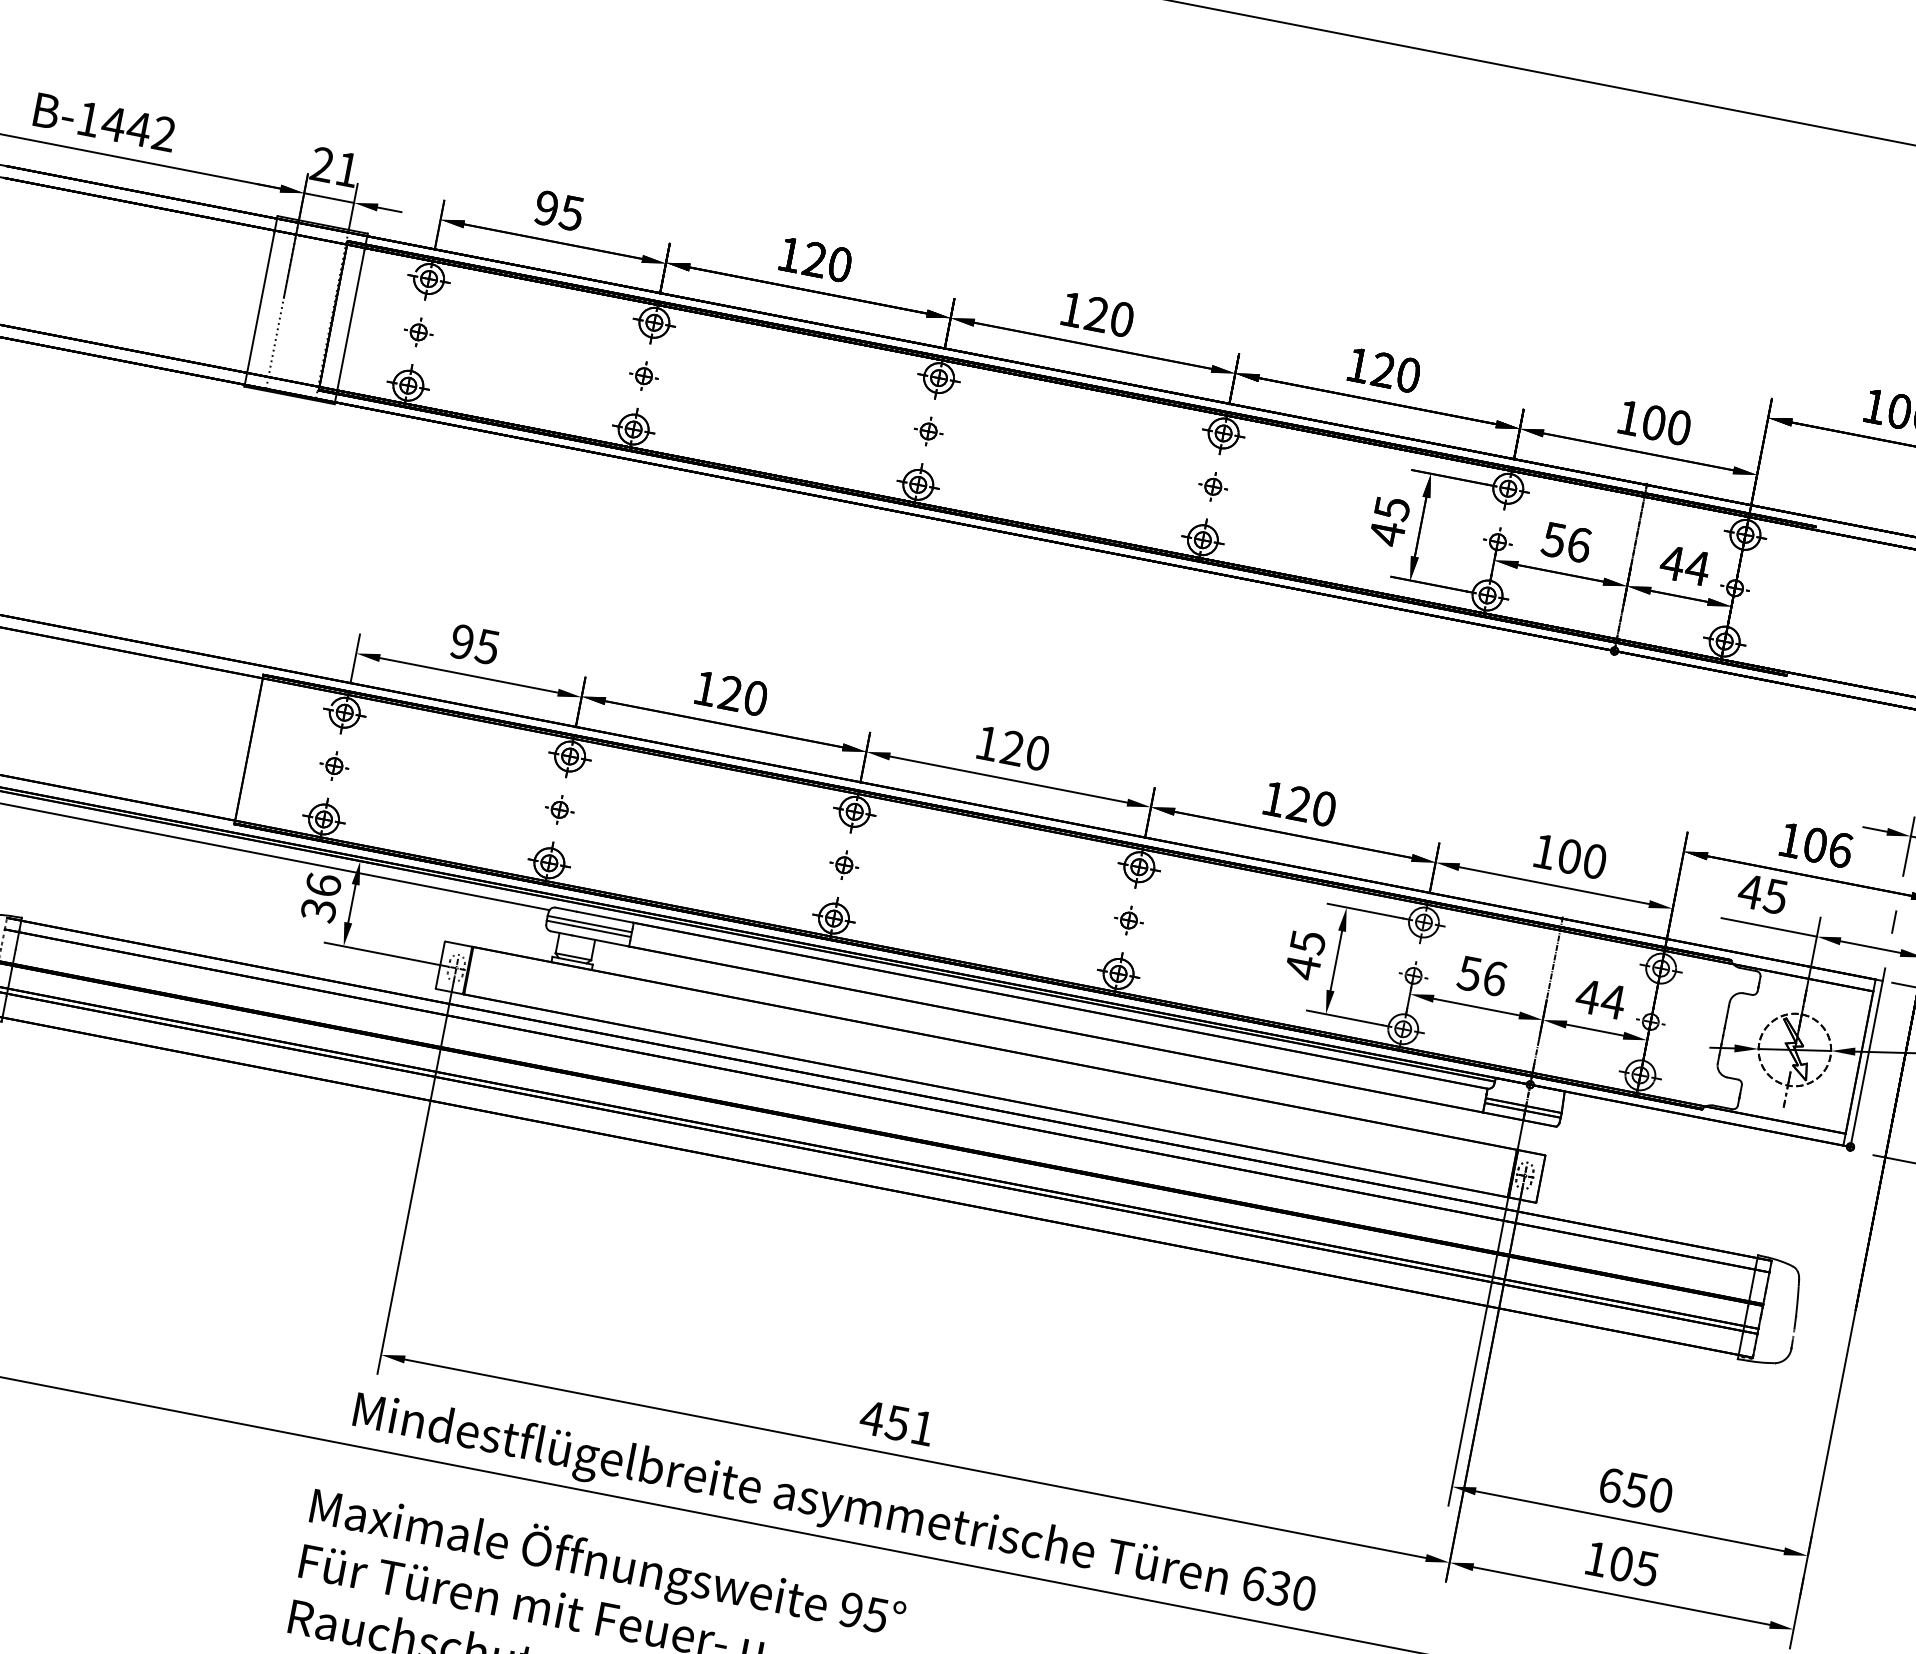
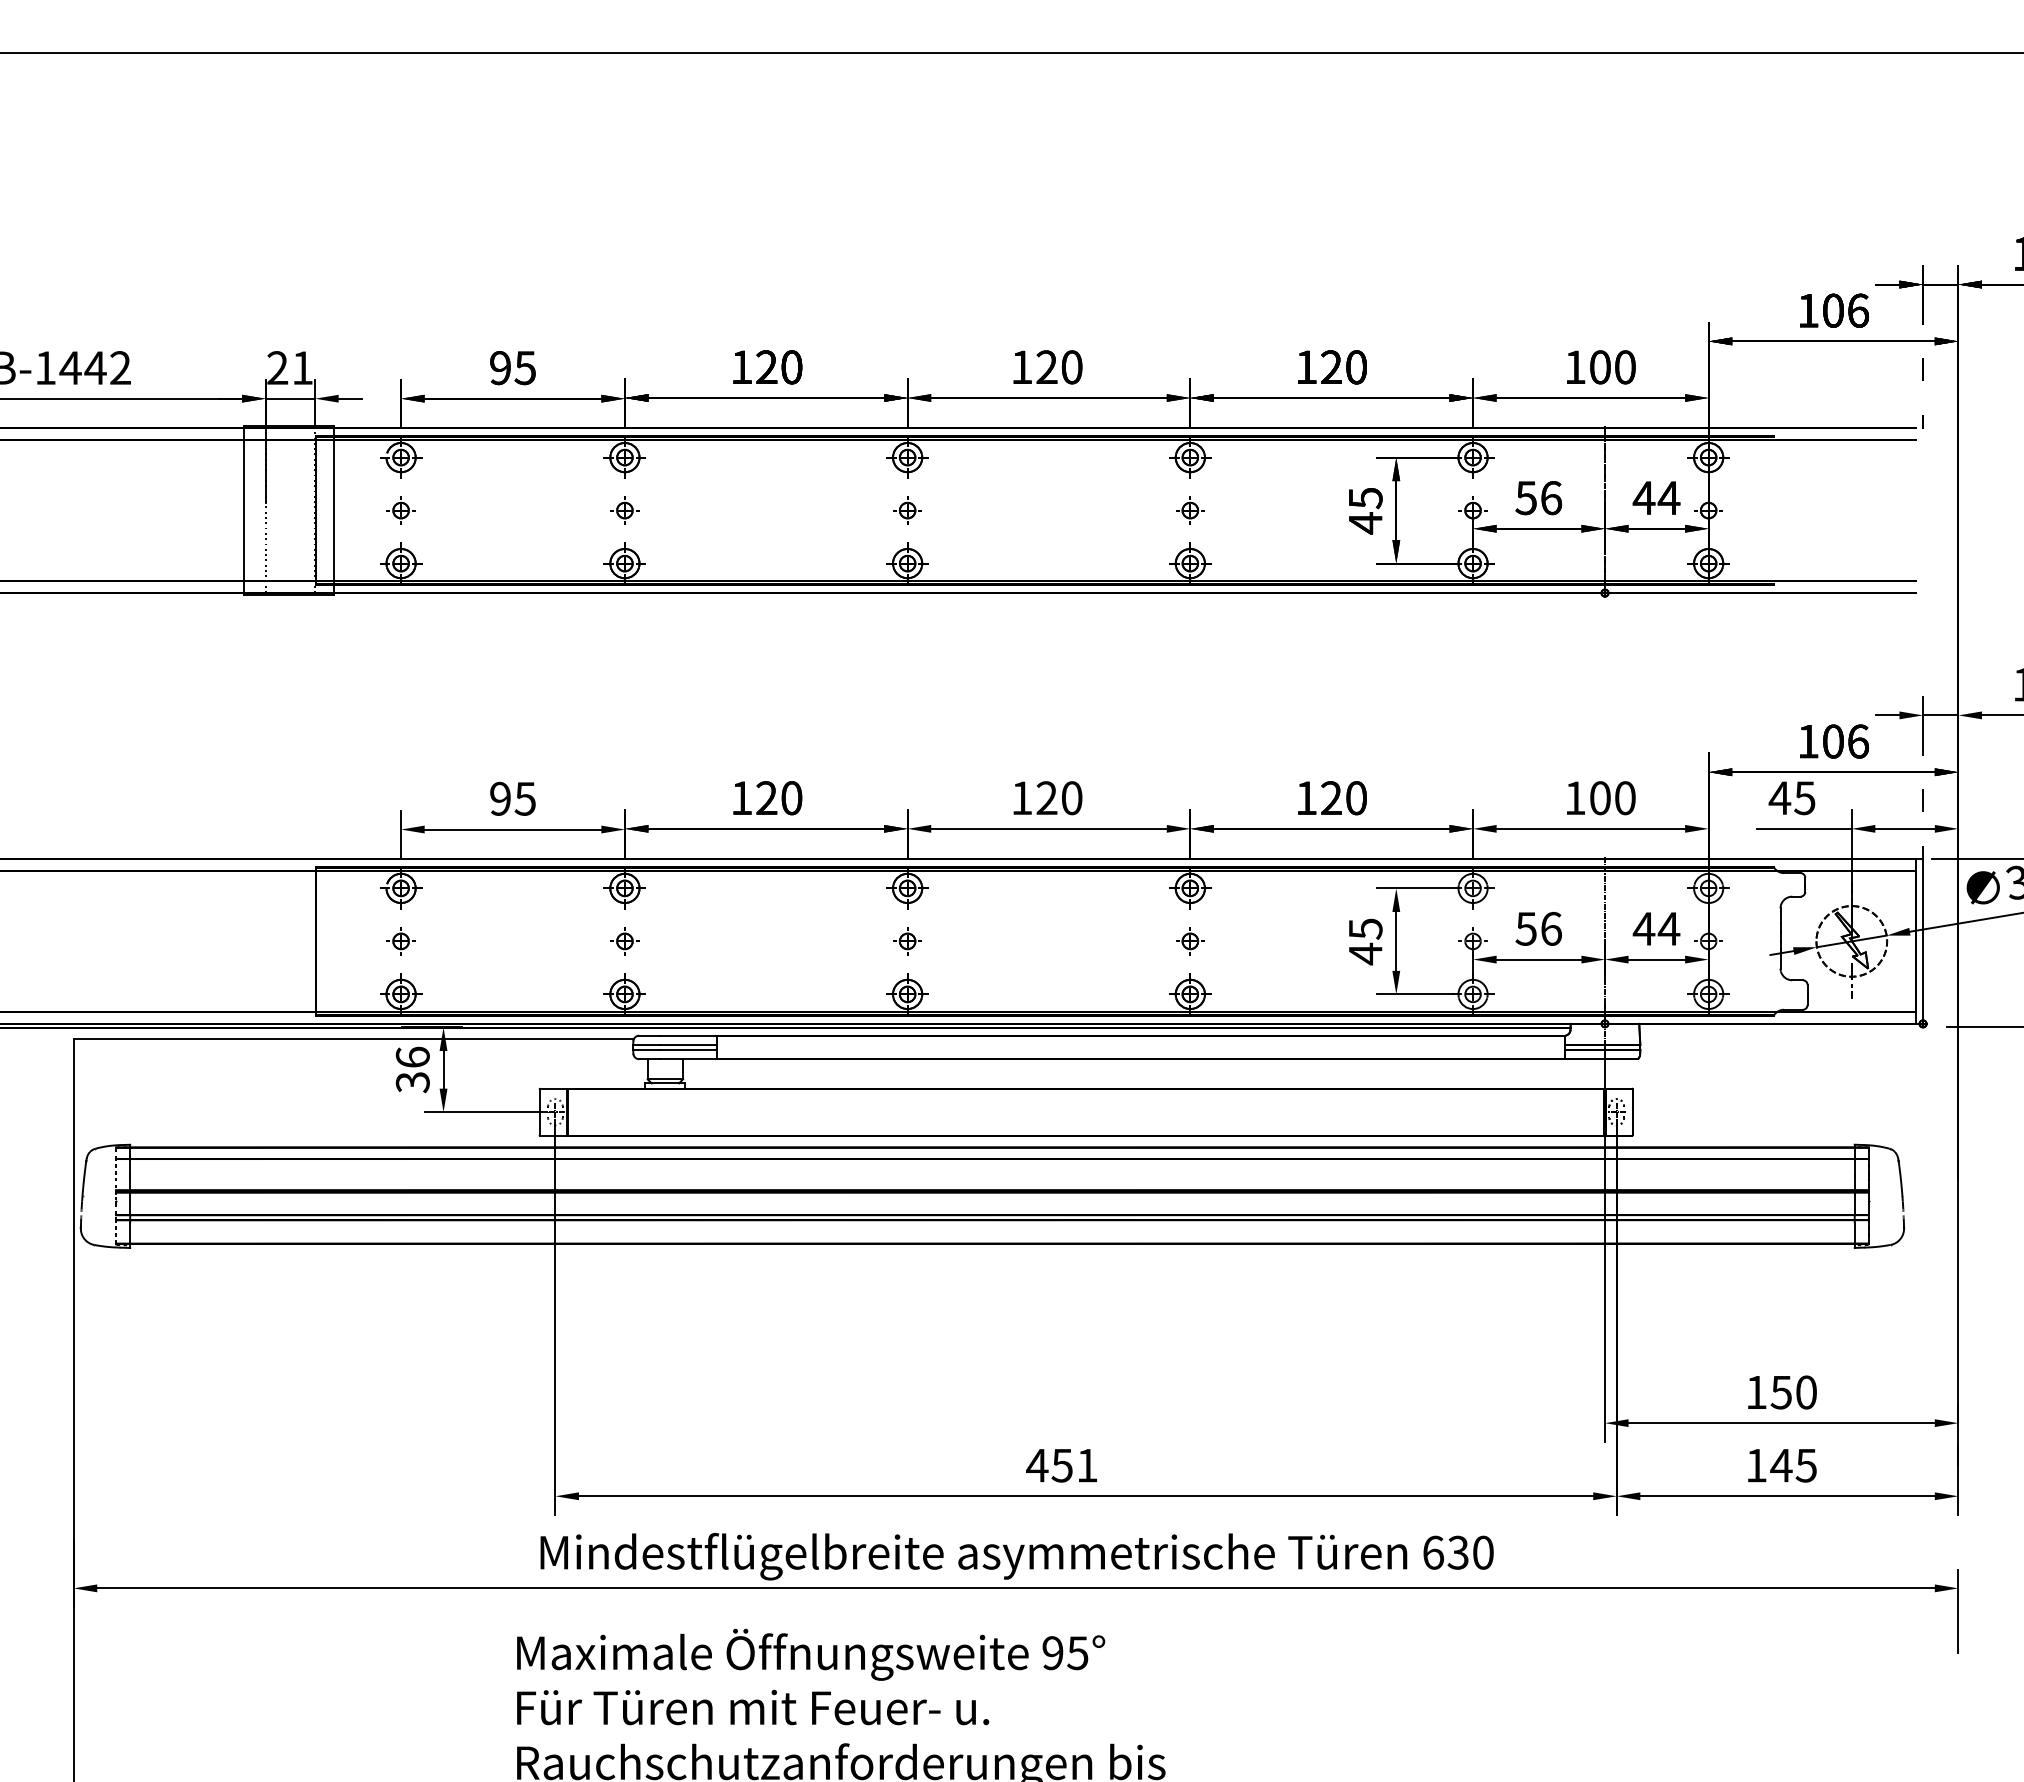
text: (1610, 1485) -> (1756, 1392), 650 -> 150
text: (1621, 1563) -> (1781, 1465), 105 -> 145

